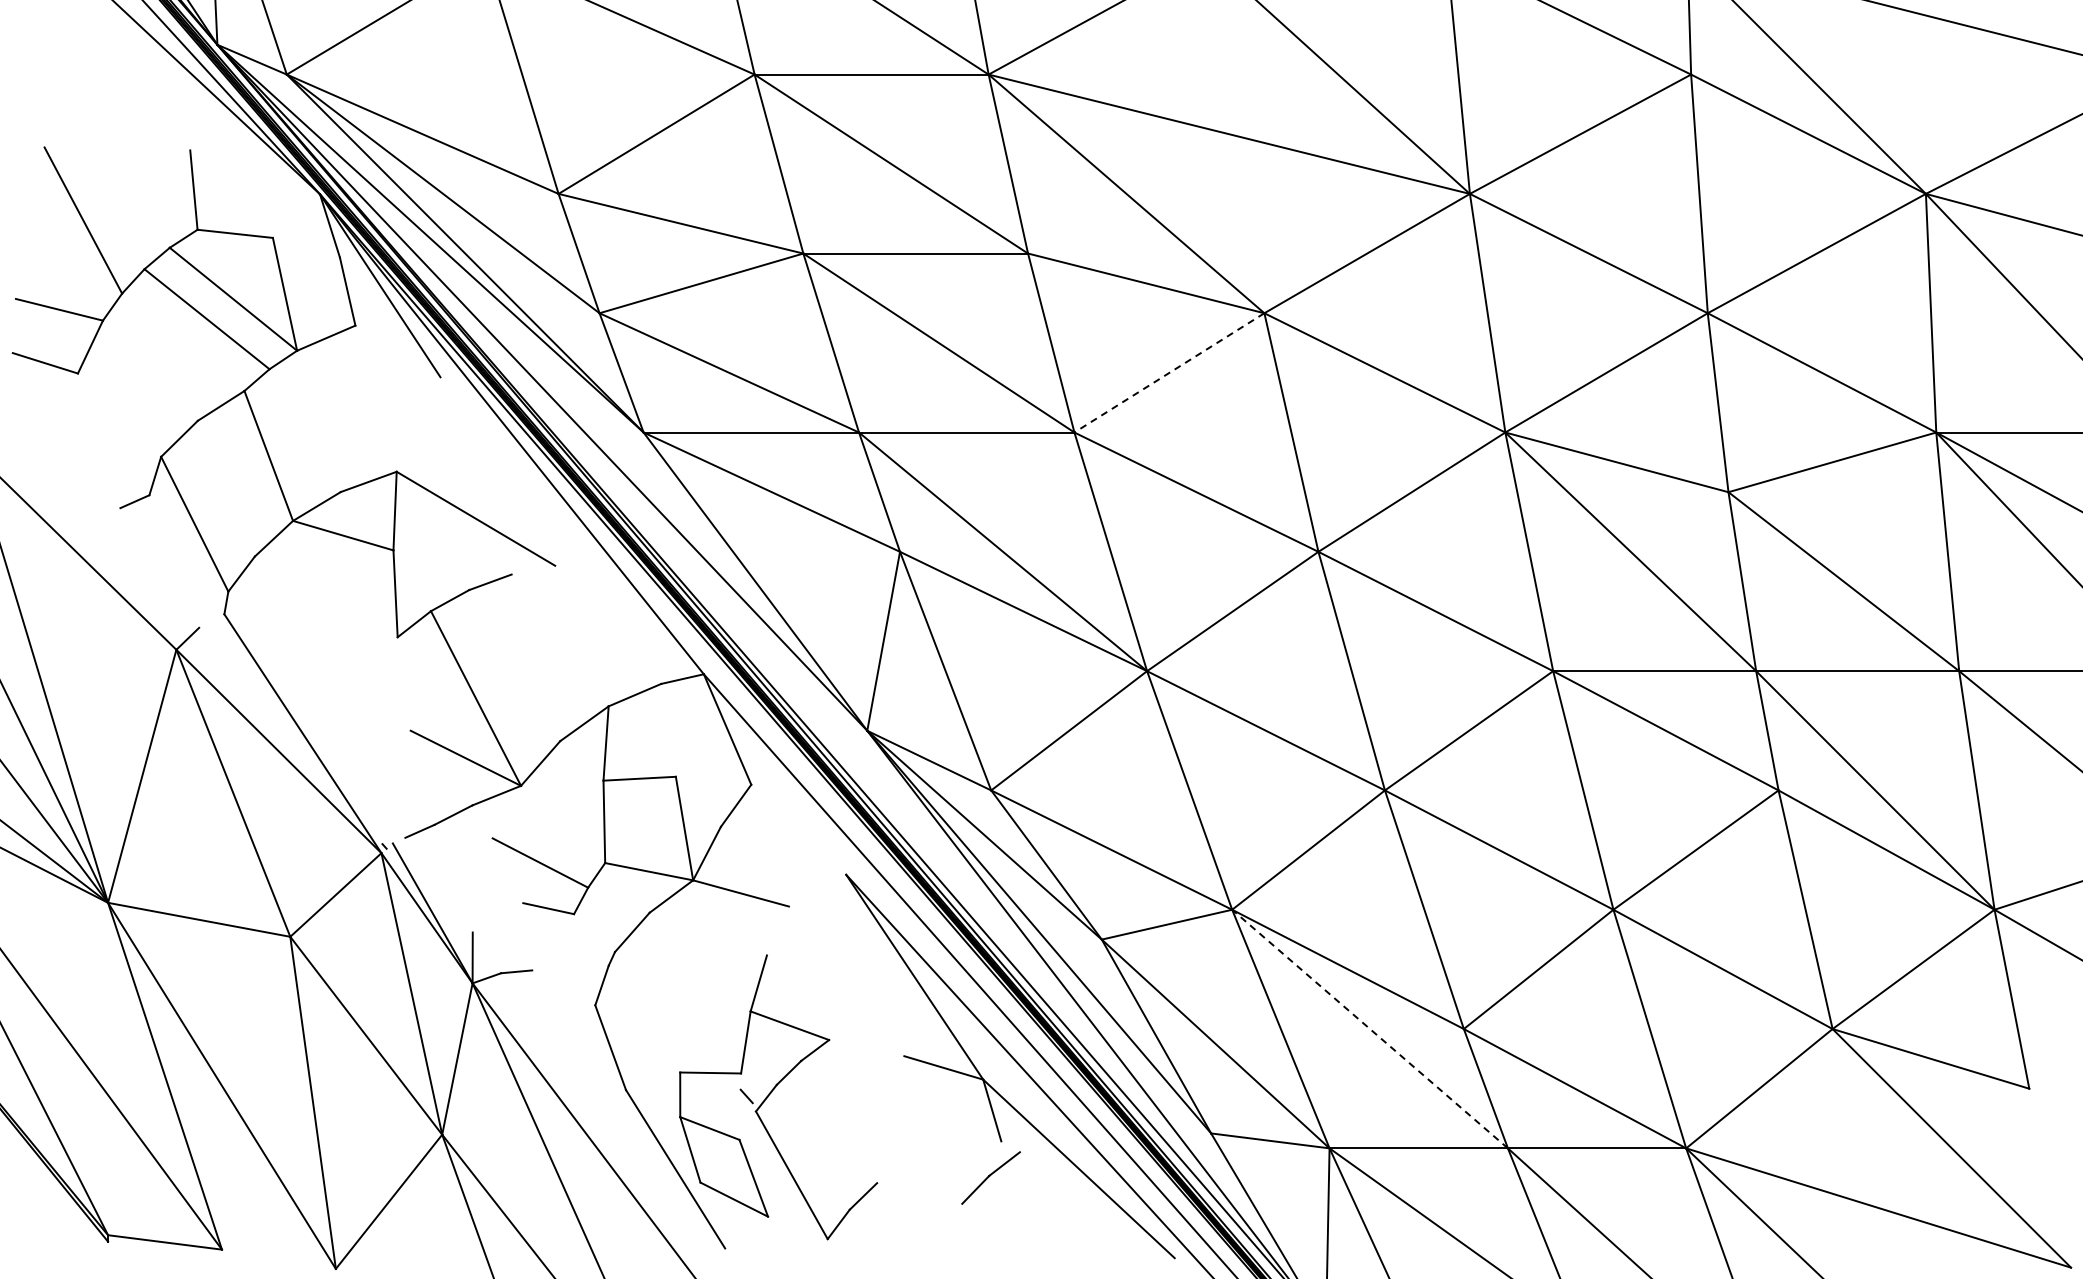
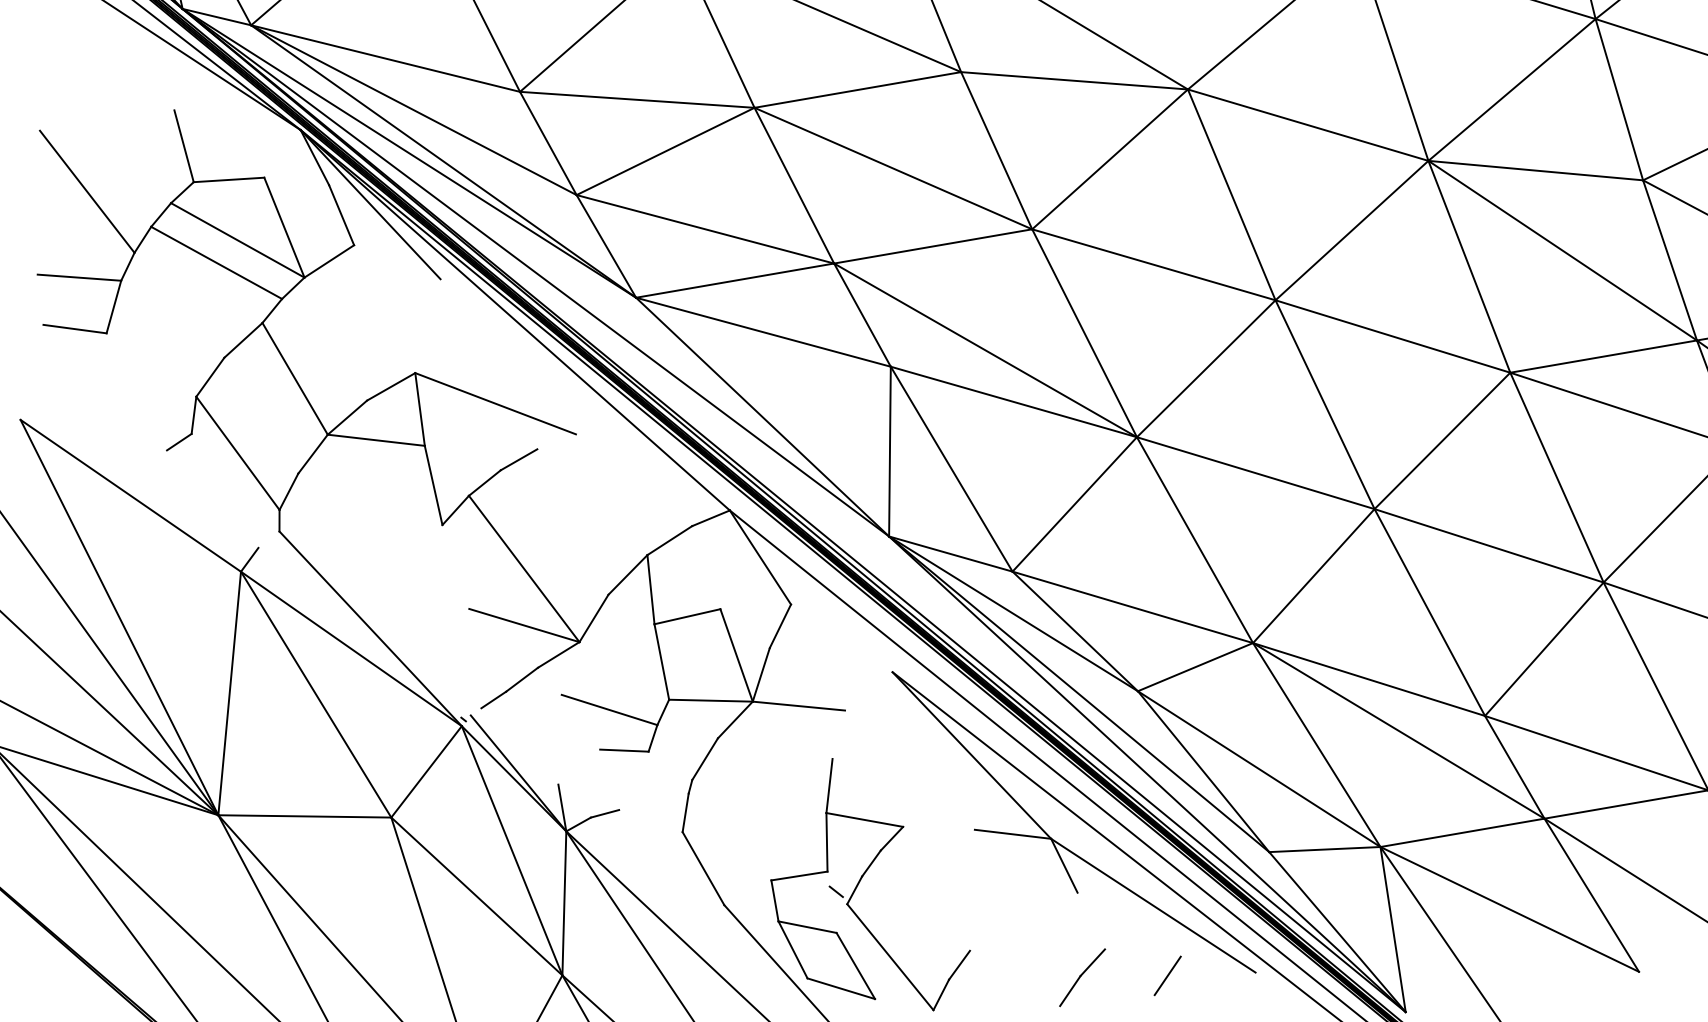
line: (1168, 373) -> (1109, 160), dashed -> solid
line: (1369, 1028) -> (1398, 730), dashed -> solid
part: (990, 1177) -> (1081, 977), moved
line: (1081, 1245) -> (1167, 975), added

